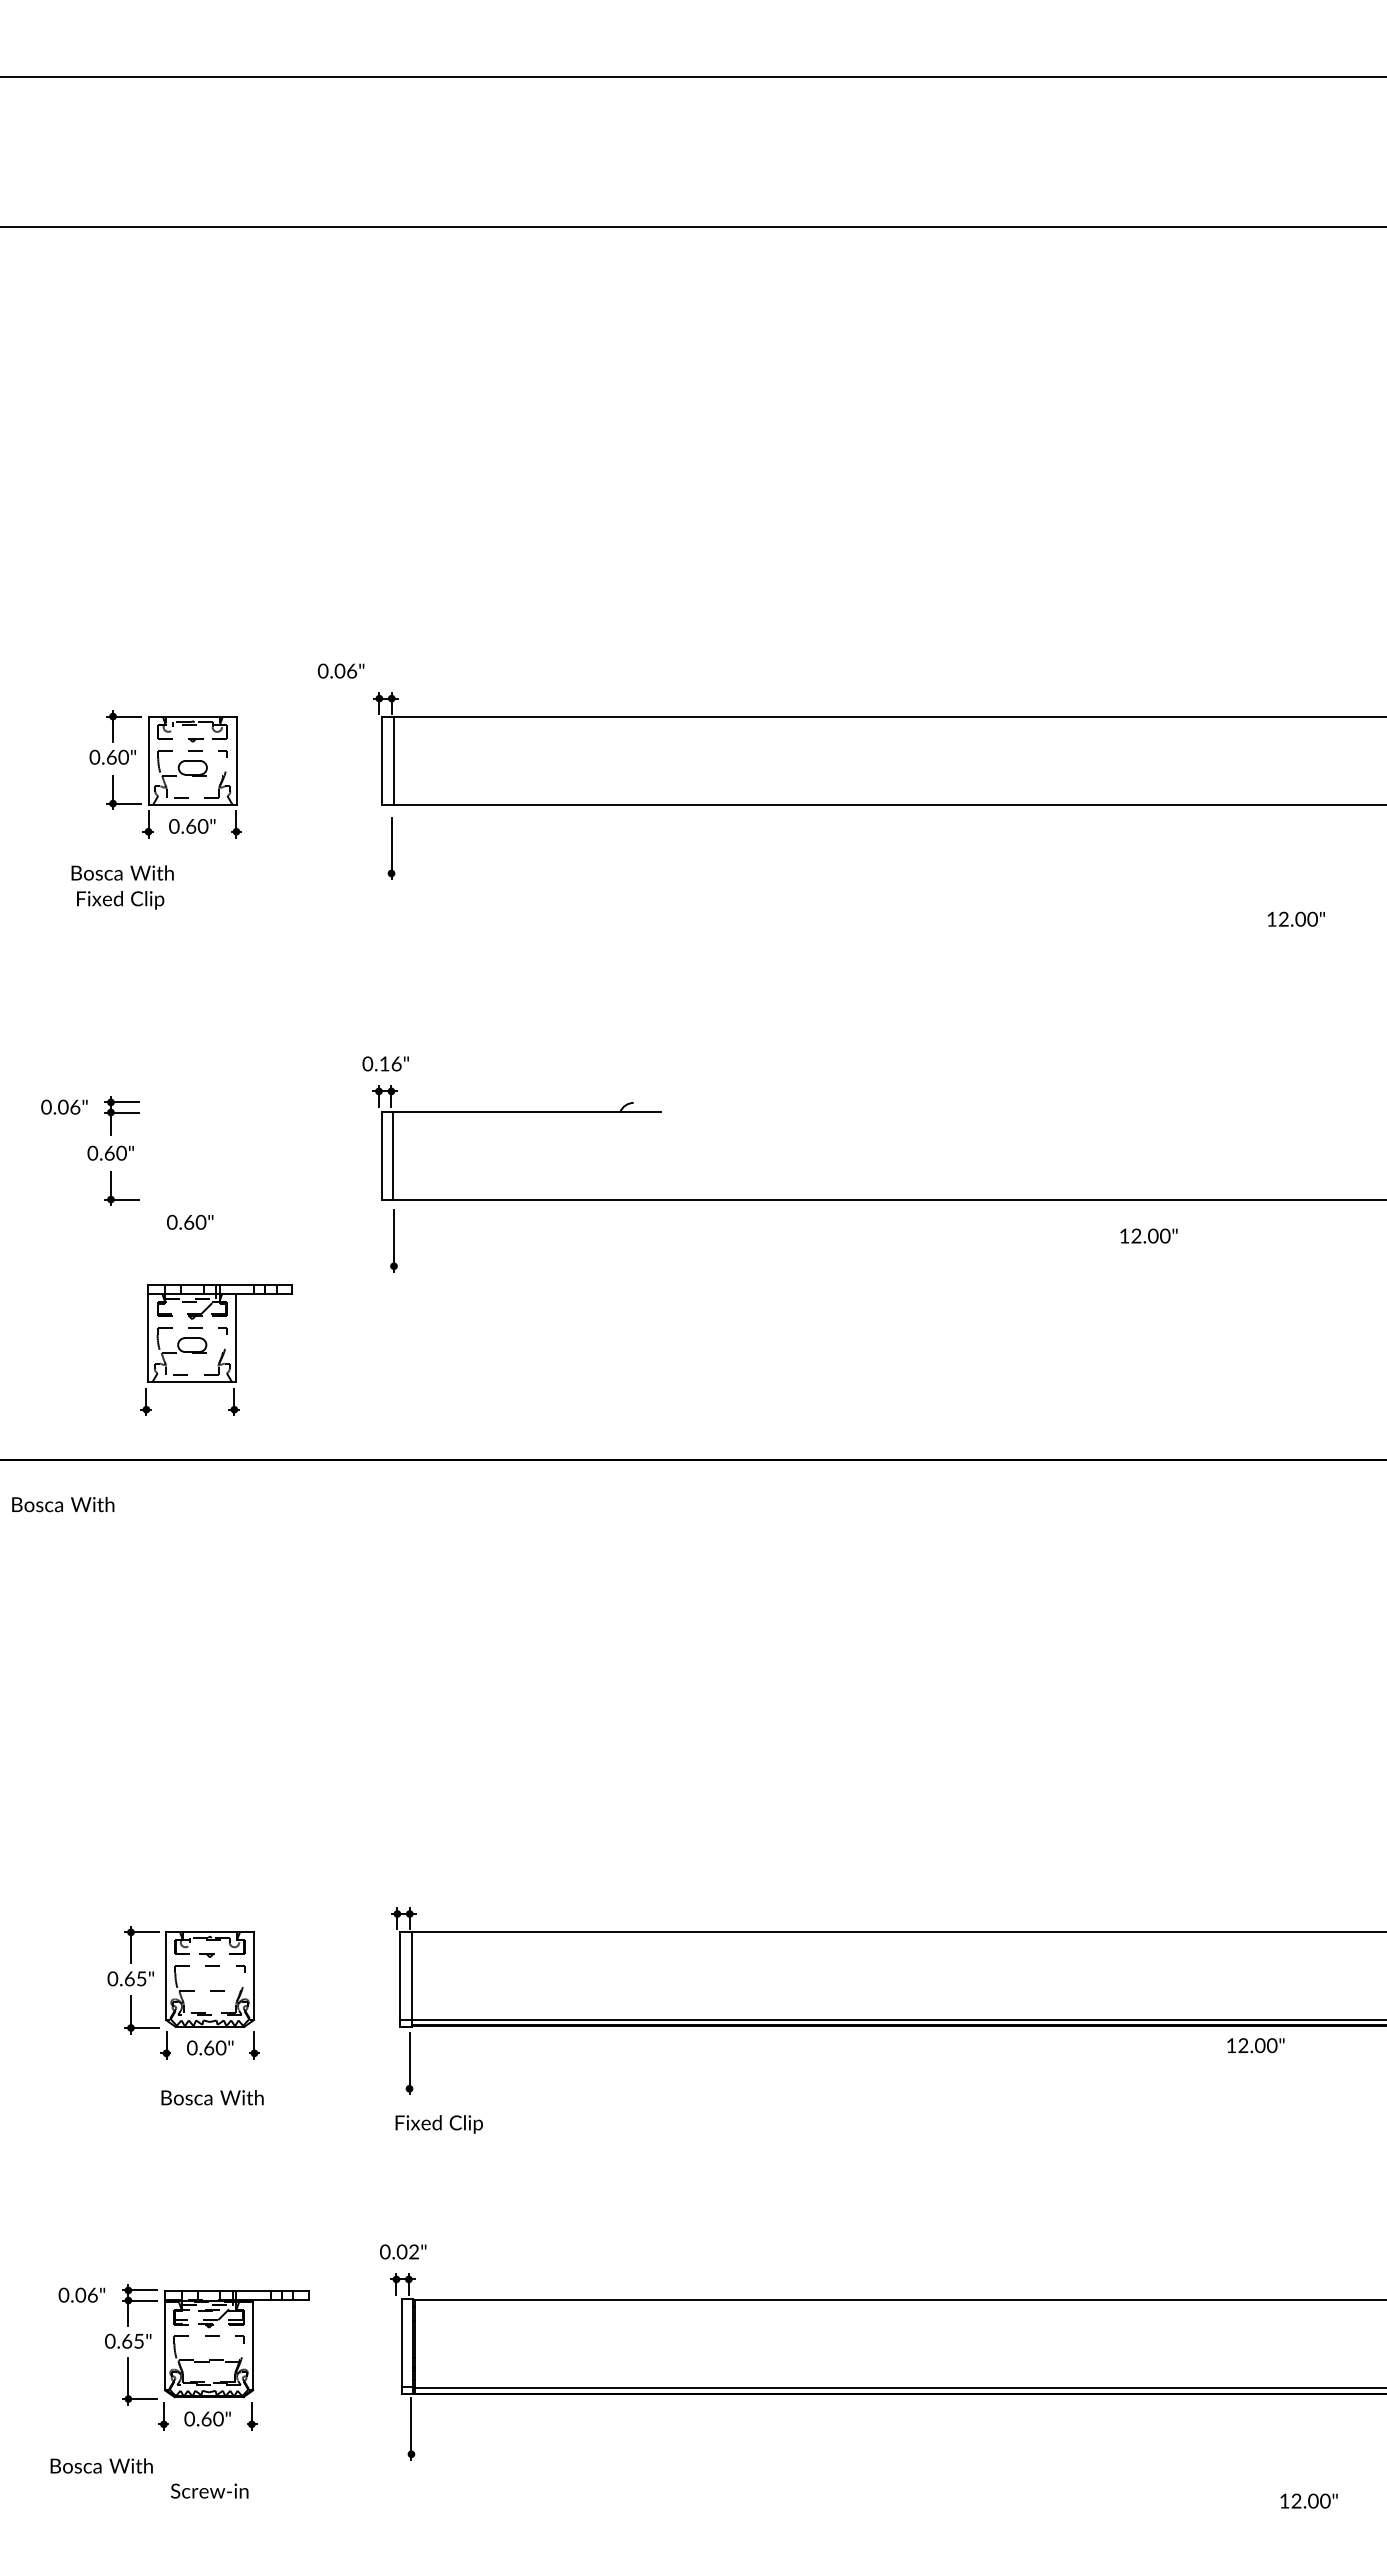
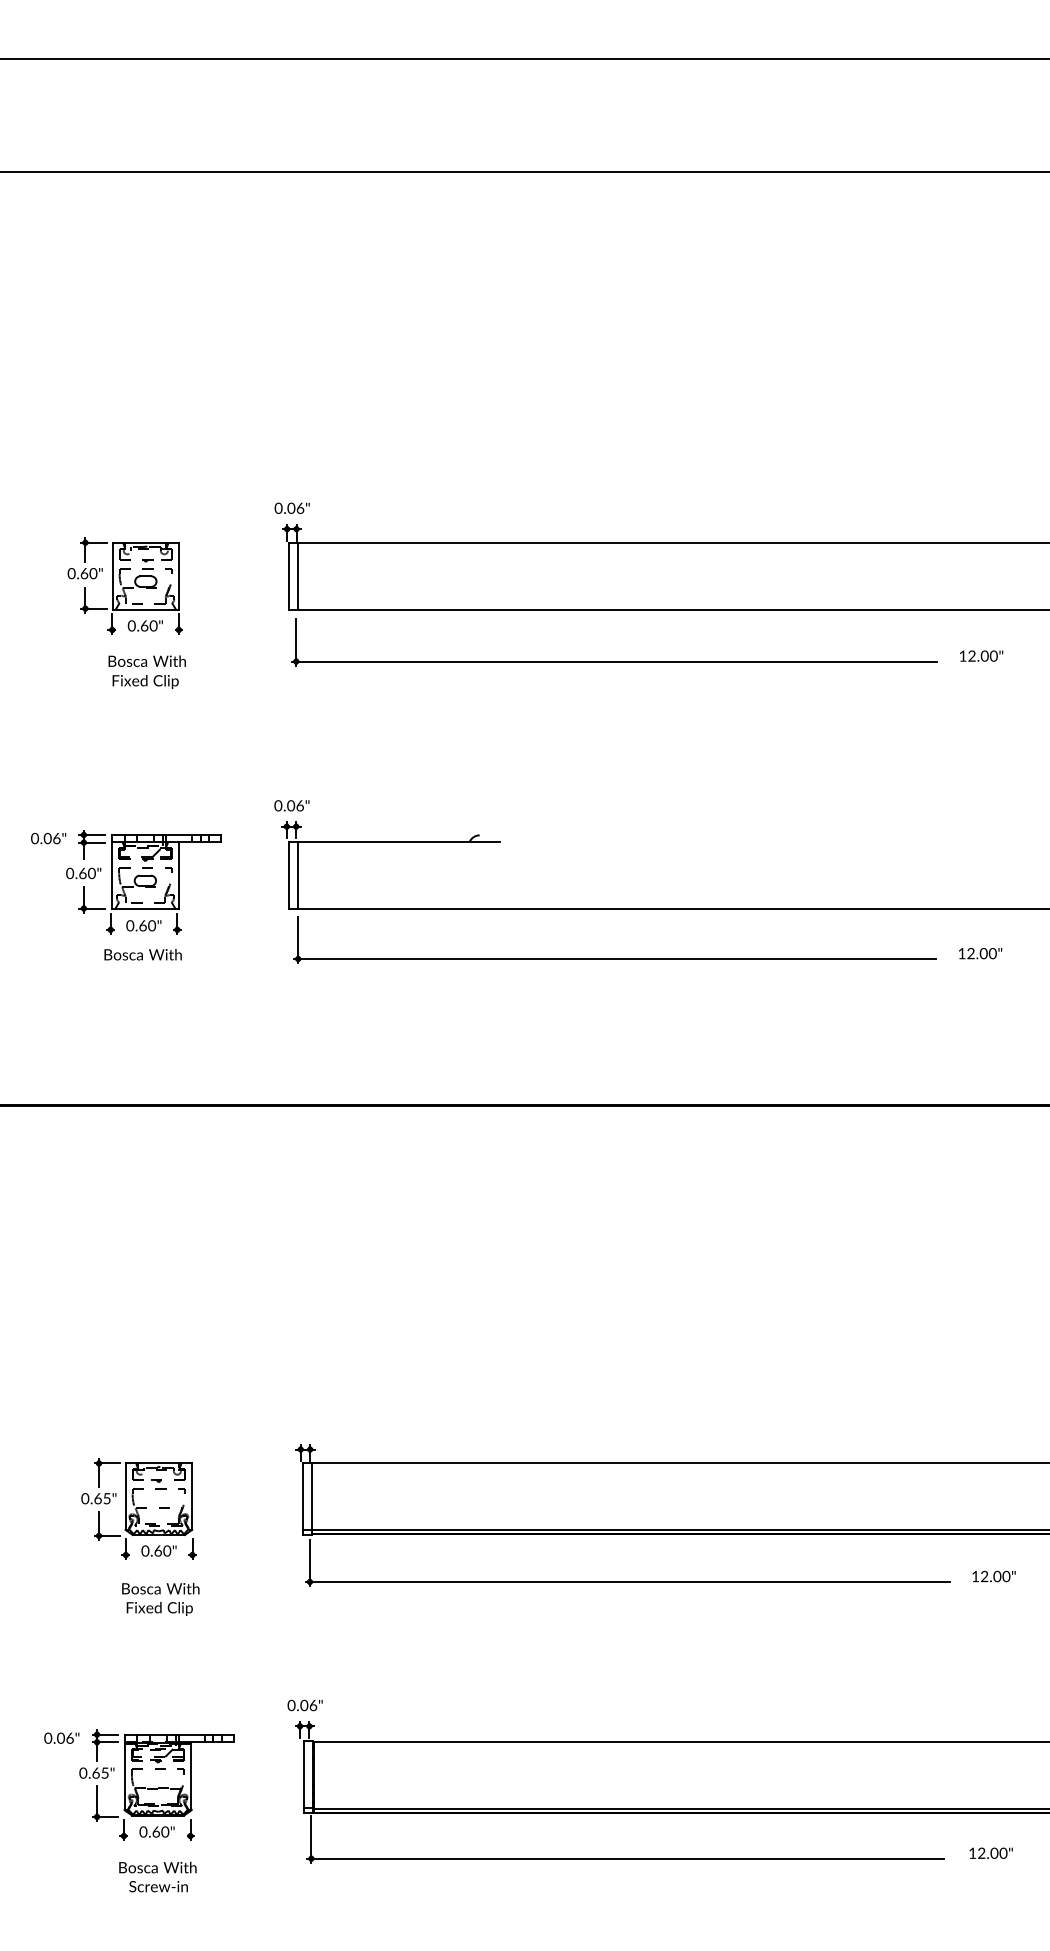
text: (341, 670) -> (292, 507), moved
line: (811, 873) -> (614, 661), added
text: (122, 887) -> (147, 672), moved
text: (1295, 918) -> (980, 655), moved
text: (384, 1063) -> (290, 805), 0.16" -> 0.06"
text: (1148, 1235) -> (980, 953), moved
line: (812, 1266) -> (615, 959), added
part: (216, 1349) -> (163, 884), moved
text: (63, 1504) -> (143, 954), moved
text: (1255, 2045) -> (993, 1576), moved
line: (828, 2088) -> (627, 1581), added
text: (438, 2124) -> (159, 1608), moved
text: (414, 2251) -> (313, 1705), 0.02" -> 0.06"
line: (825, 2454) -> (624, 1858), added
text: (101, 2465) -> (157, 1867), moved
text: (1308, 2500) -> (990, 1852), moved

